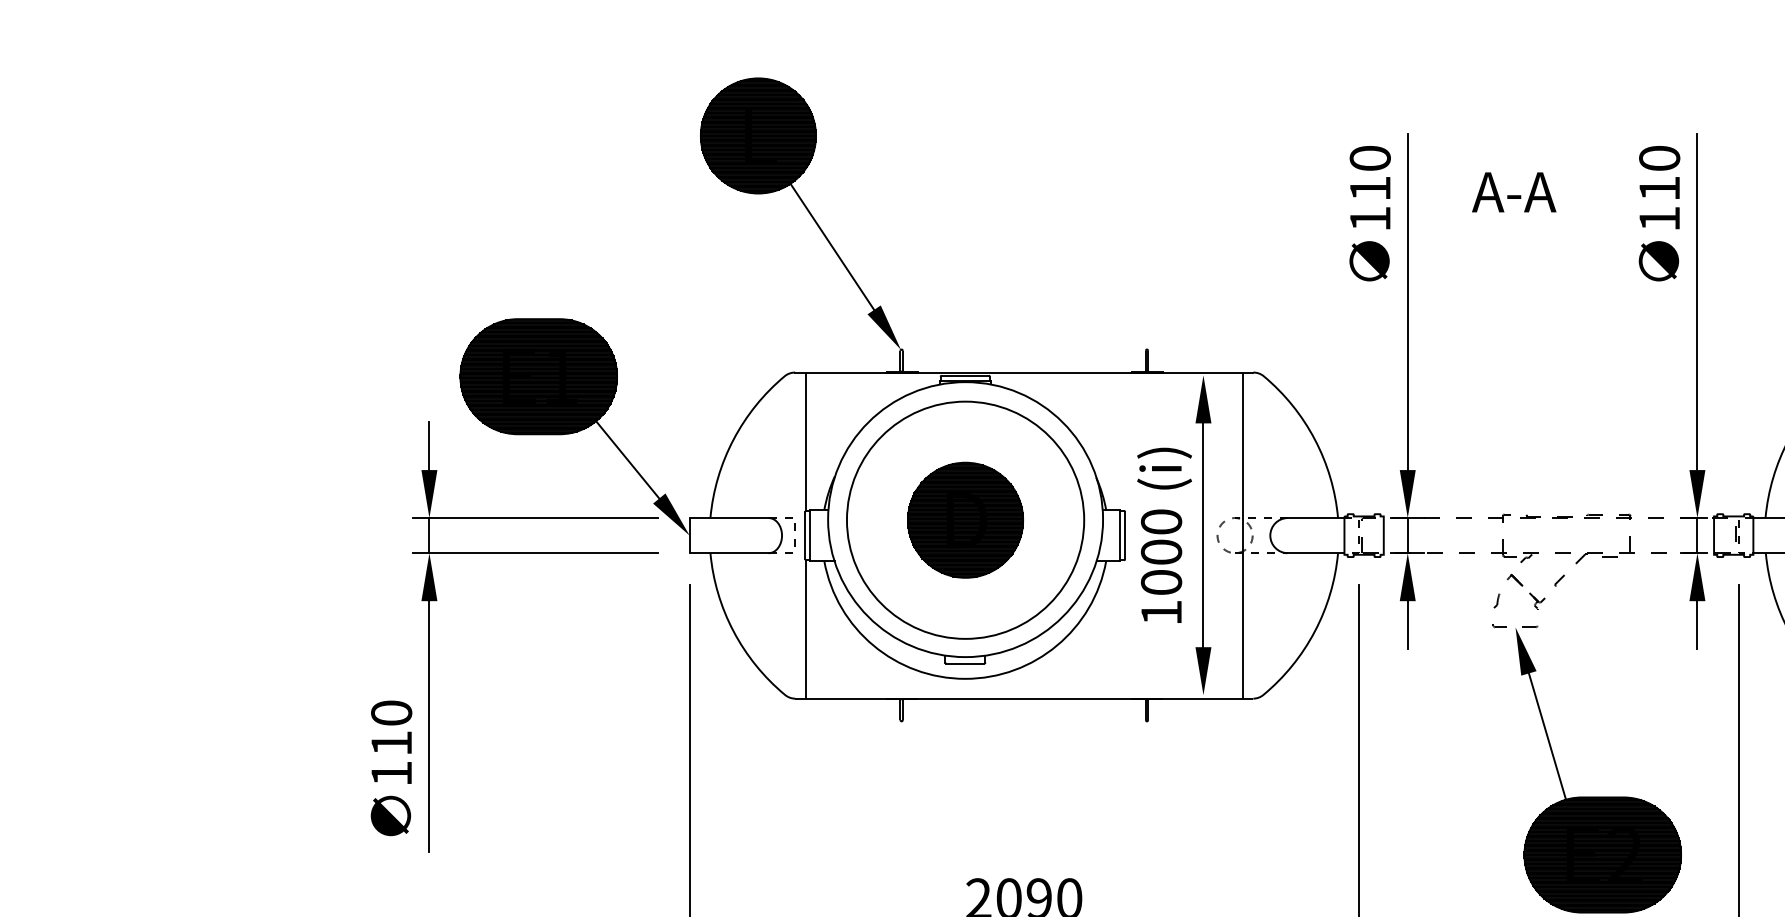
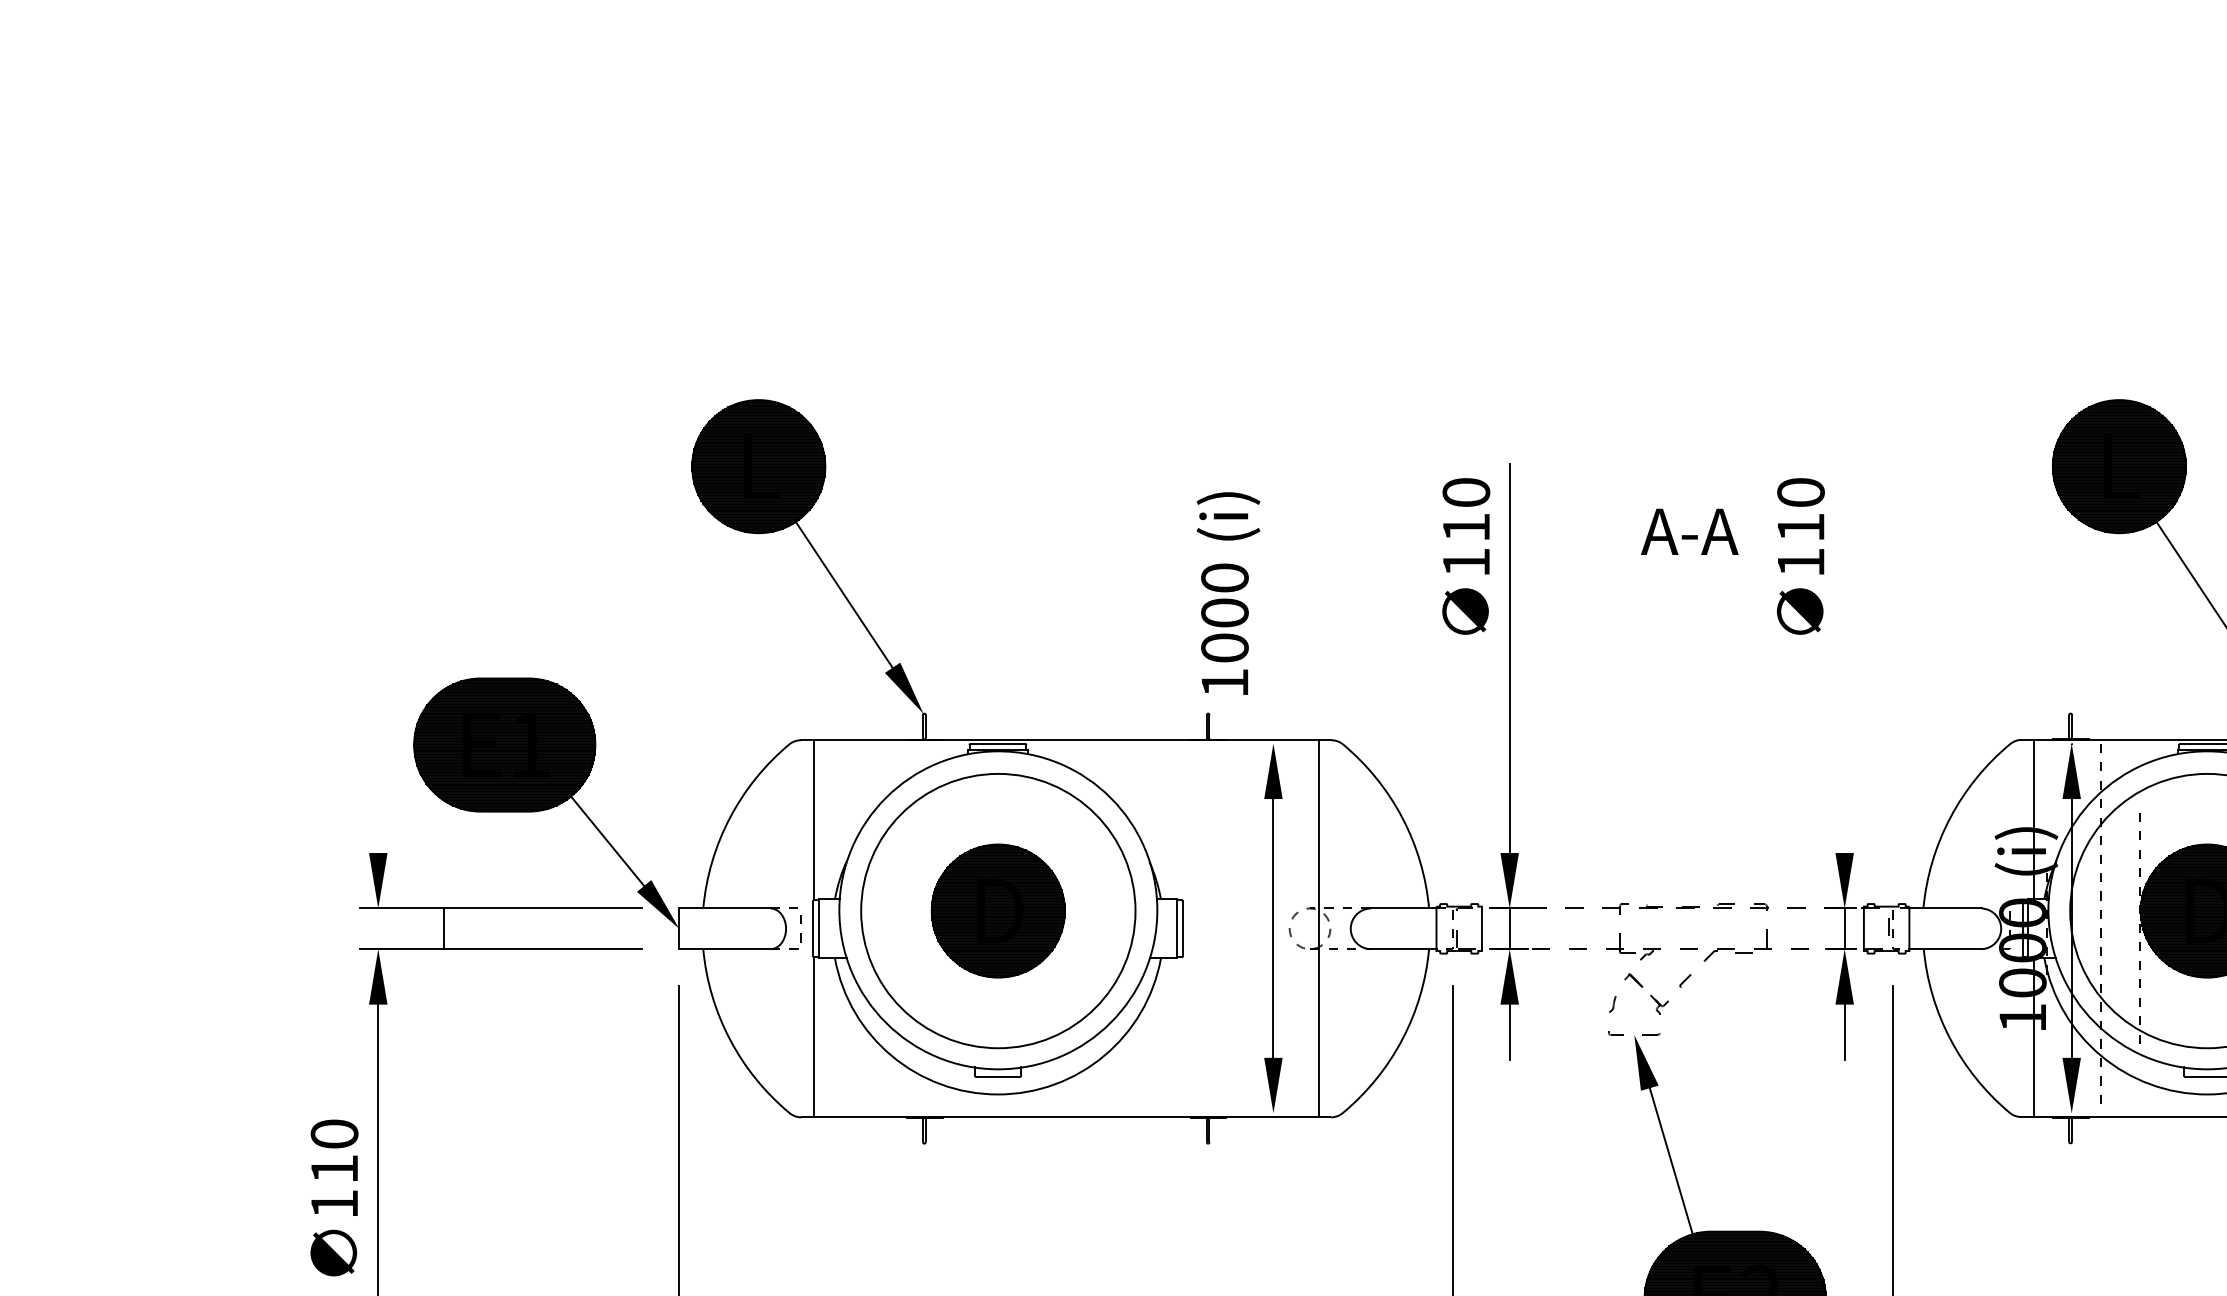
text: (1513, 192) -> (1689, 531), moved
line: (1697, 301) -> (1844, 658), removed
line: (429, 446) -> (378, 825), removed
line: (429, 535) -> (444, 928), moved
text: (1164, 535) -> (1228, 593), moved

